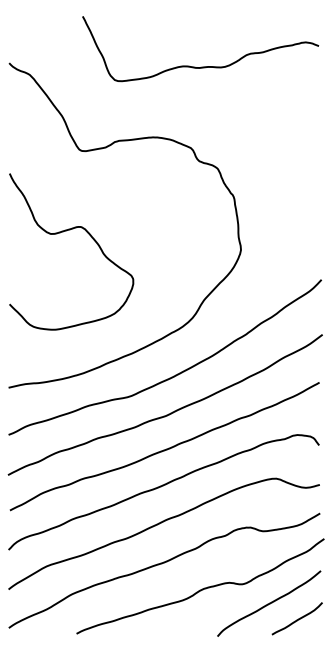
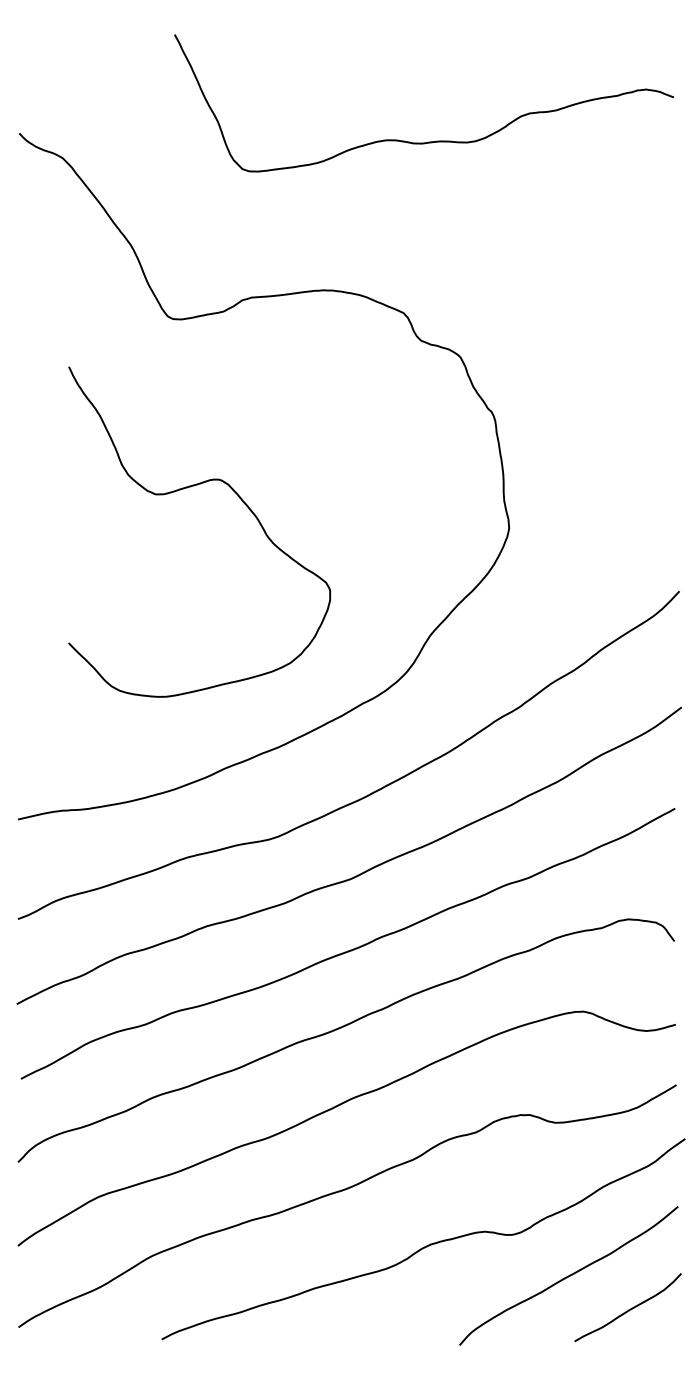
curve: (66, 231) -> (188, 489), moved

